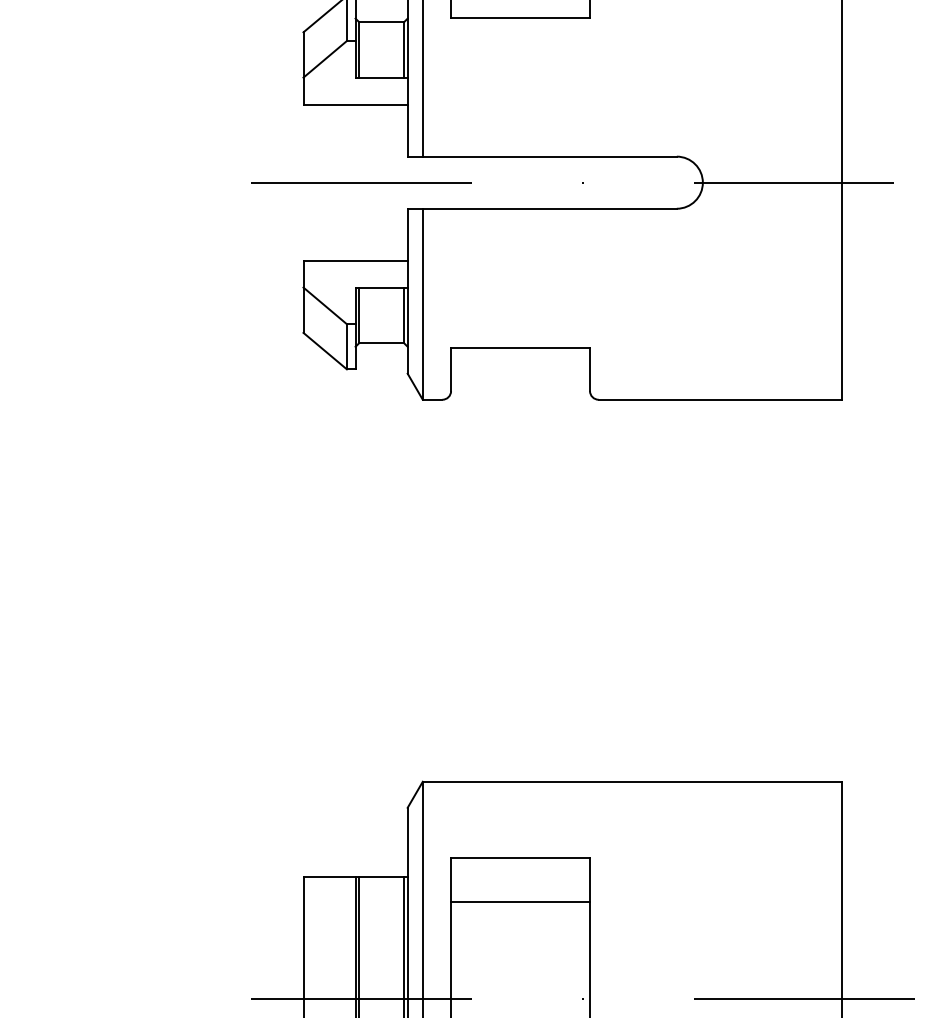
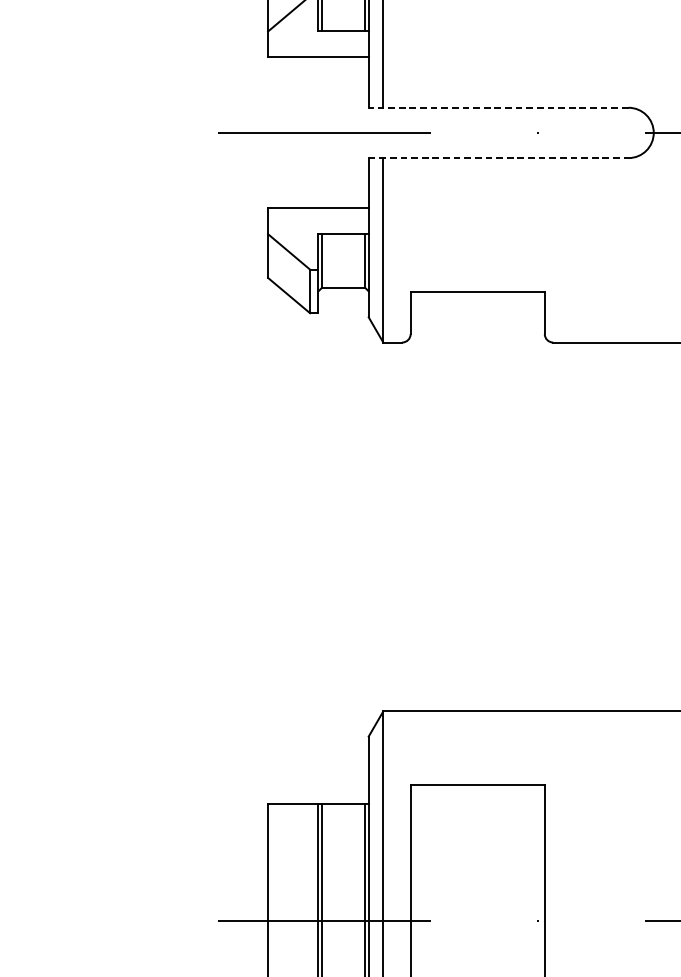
line: (542, 156) -> (498, 107), solid -> dashed
line: (542, 208) -> (498, 157), solid -> dashed
line: (520, 902) -> (477, 827), removed

